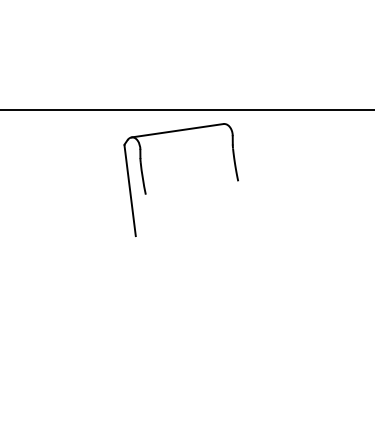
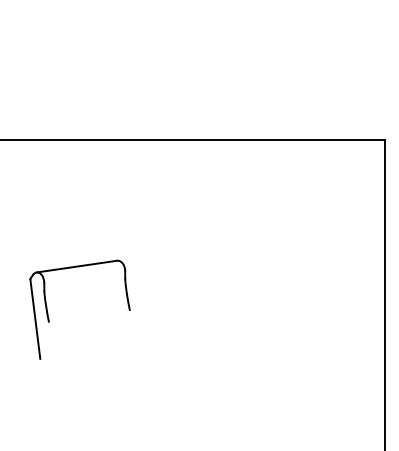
part: (145, 183) -> (48, 312), moved

